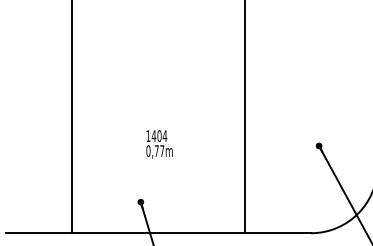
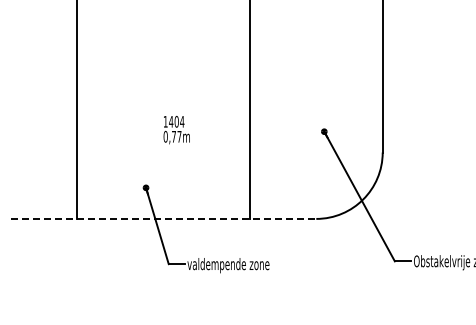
text: (159, 144) -> (176, 130), moved
line: (158, 232) -> (163, 218), solid -> dashed

